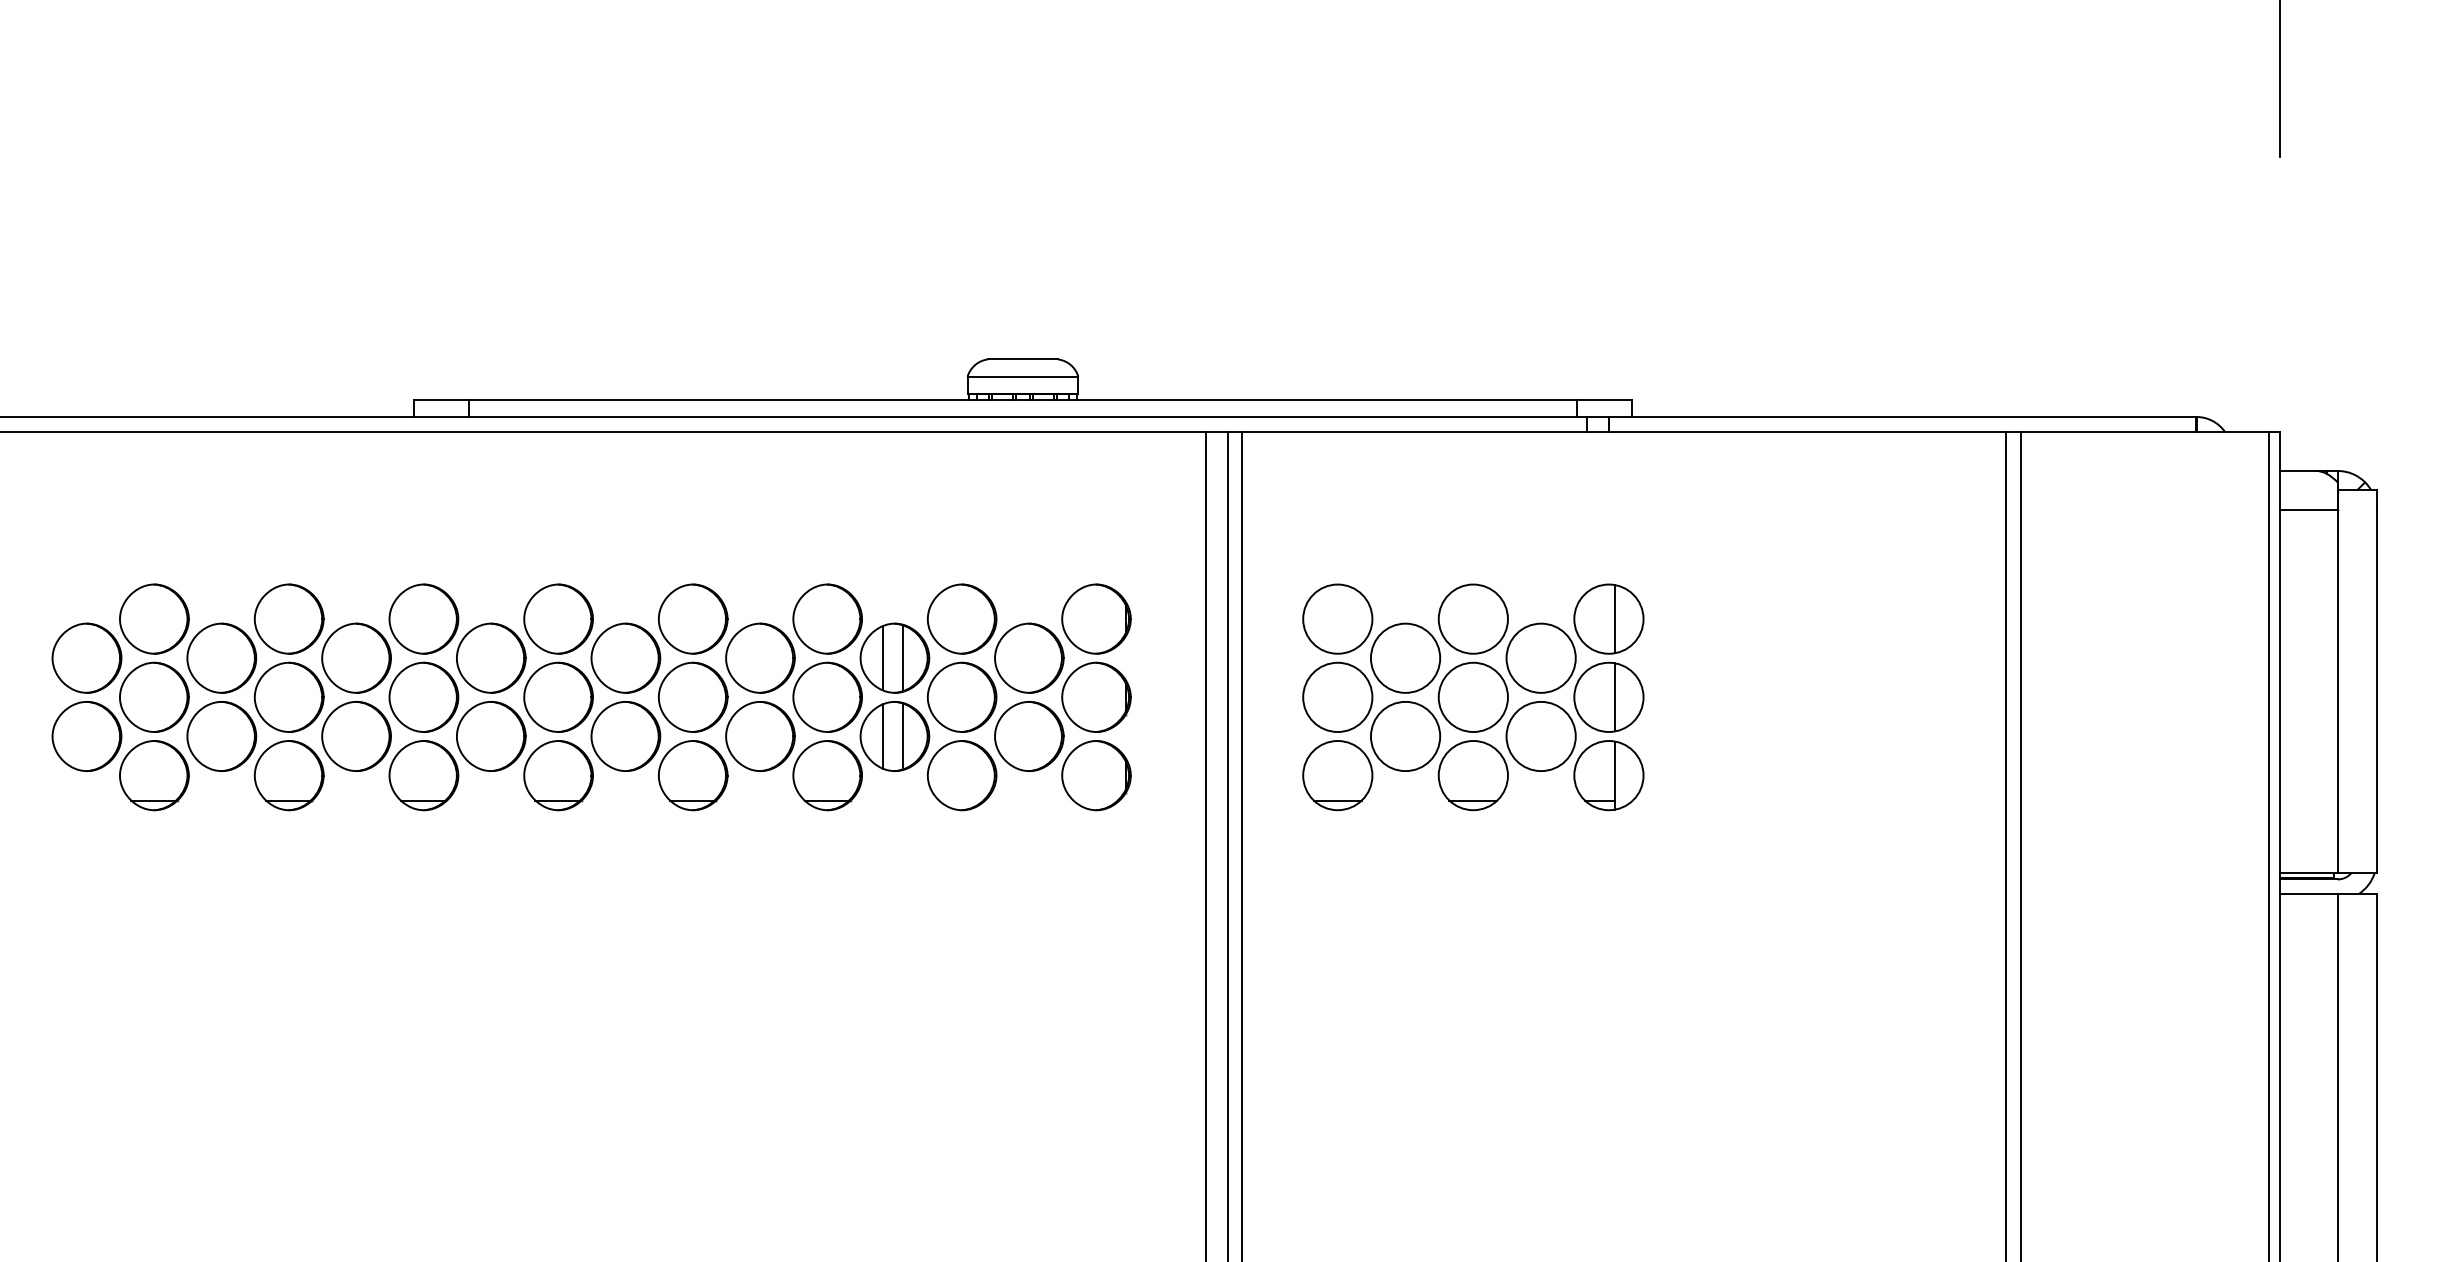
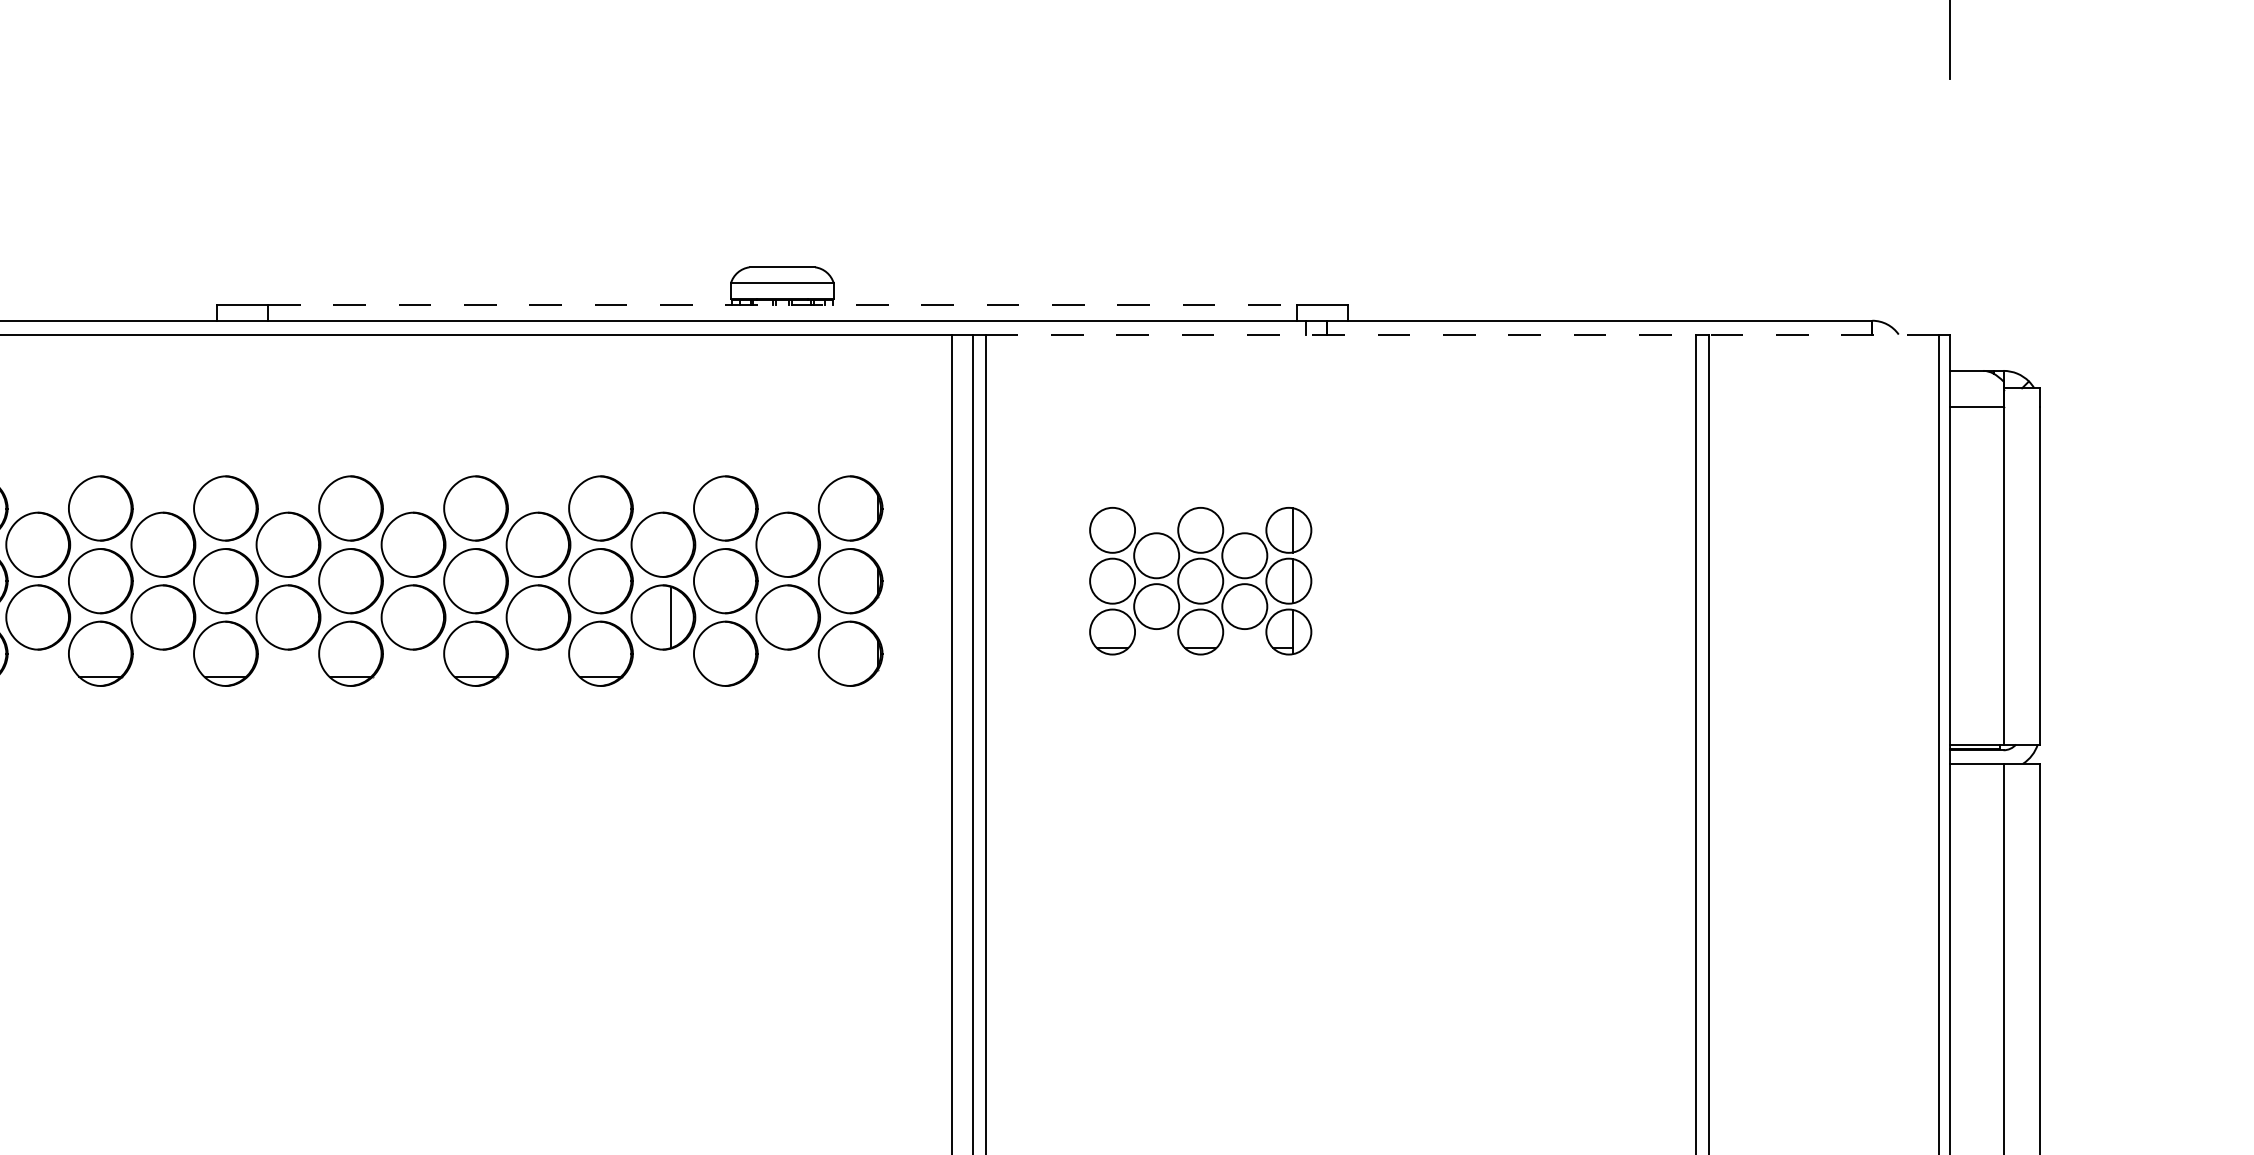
line: (1022, 400) -> (781, 305), solid -> dashed
line: (1624, 431) -> (1341, 334), solid -> dashed
line: (2144, 431) -> (1824, 334), solid -> dashed
line: (882, 658) -> (651, 545), removed
line: (903, 658) -> (671, 545), removed
part: (1473, 697) -> (1200, 581), size x0.7
line: (882, 736) -> (651, 617), removed

